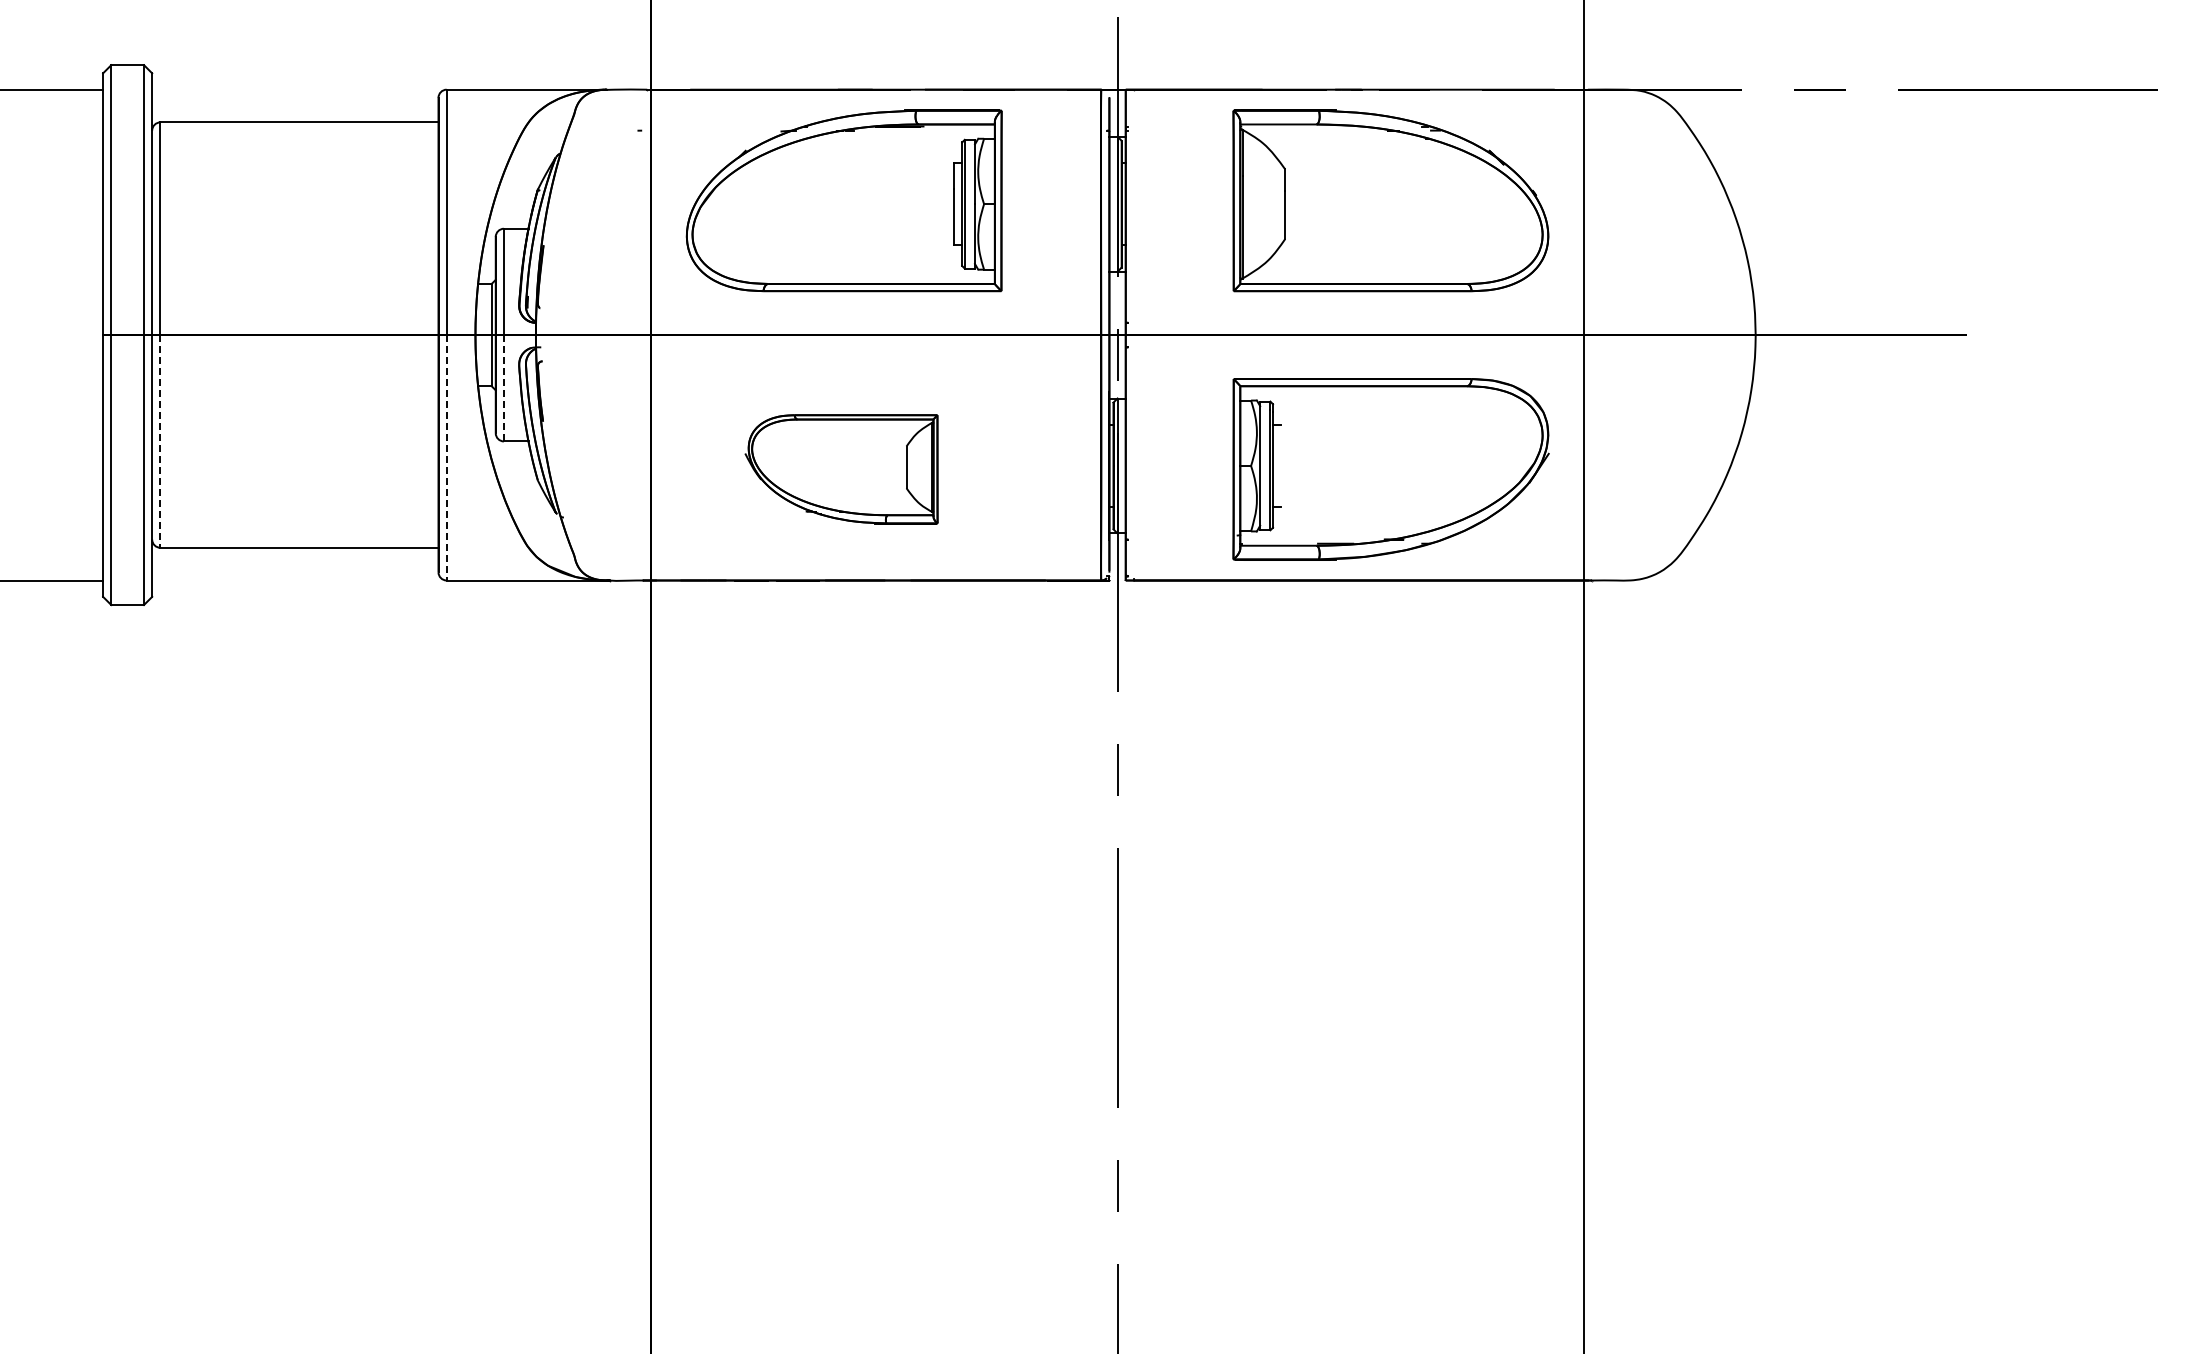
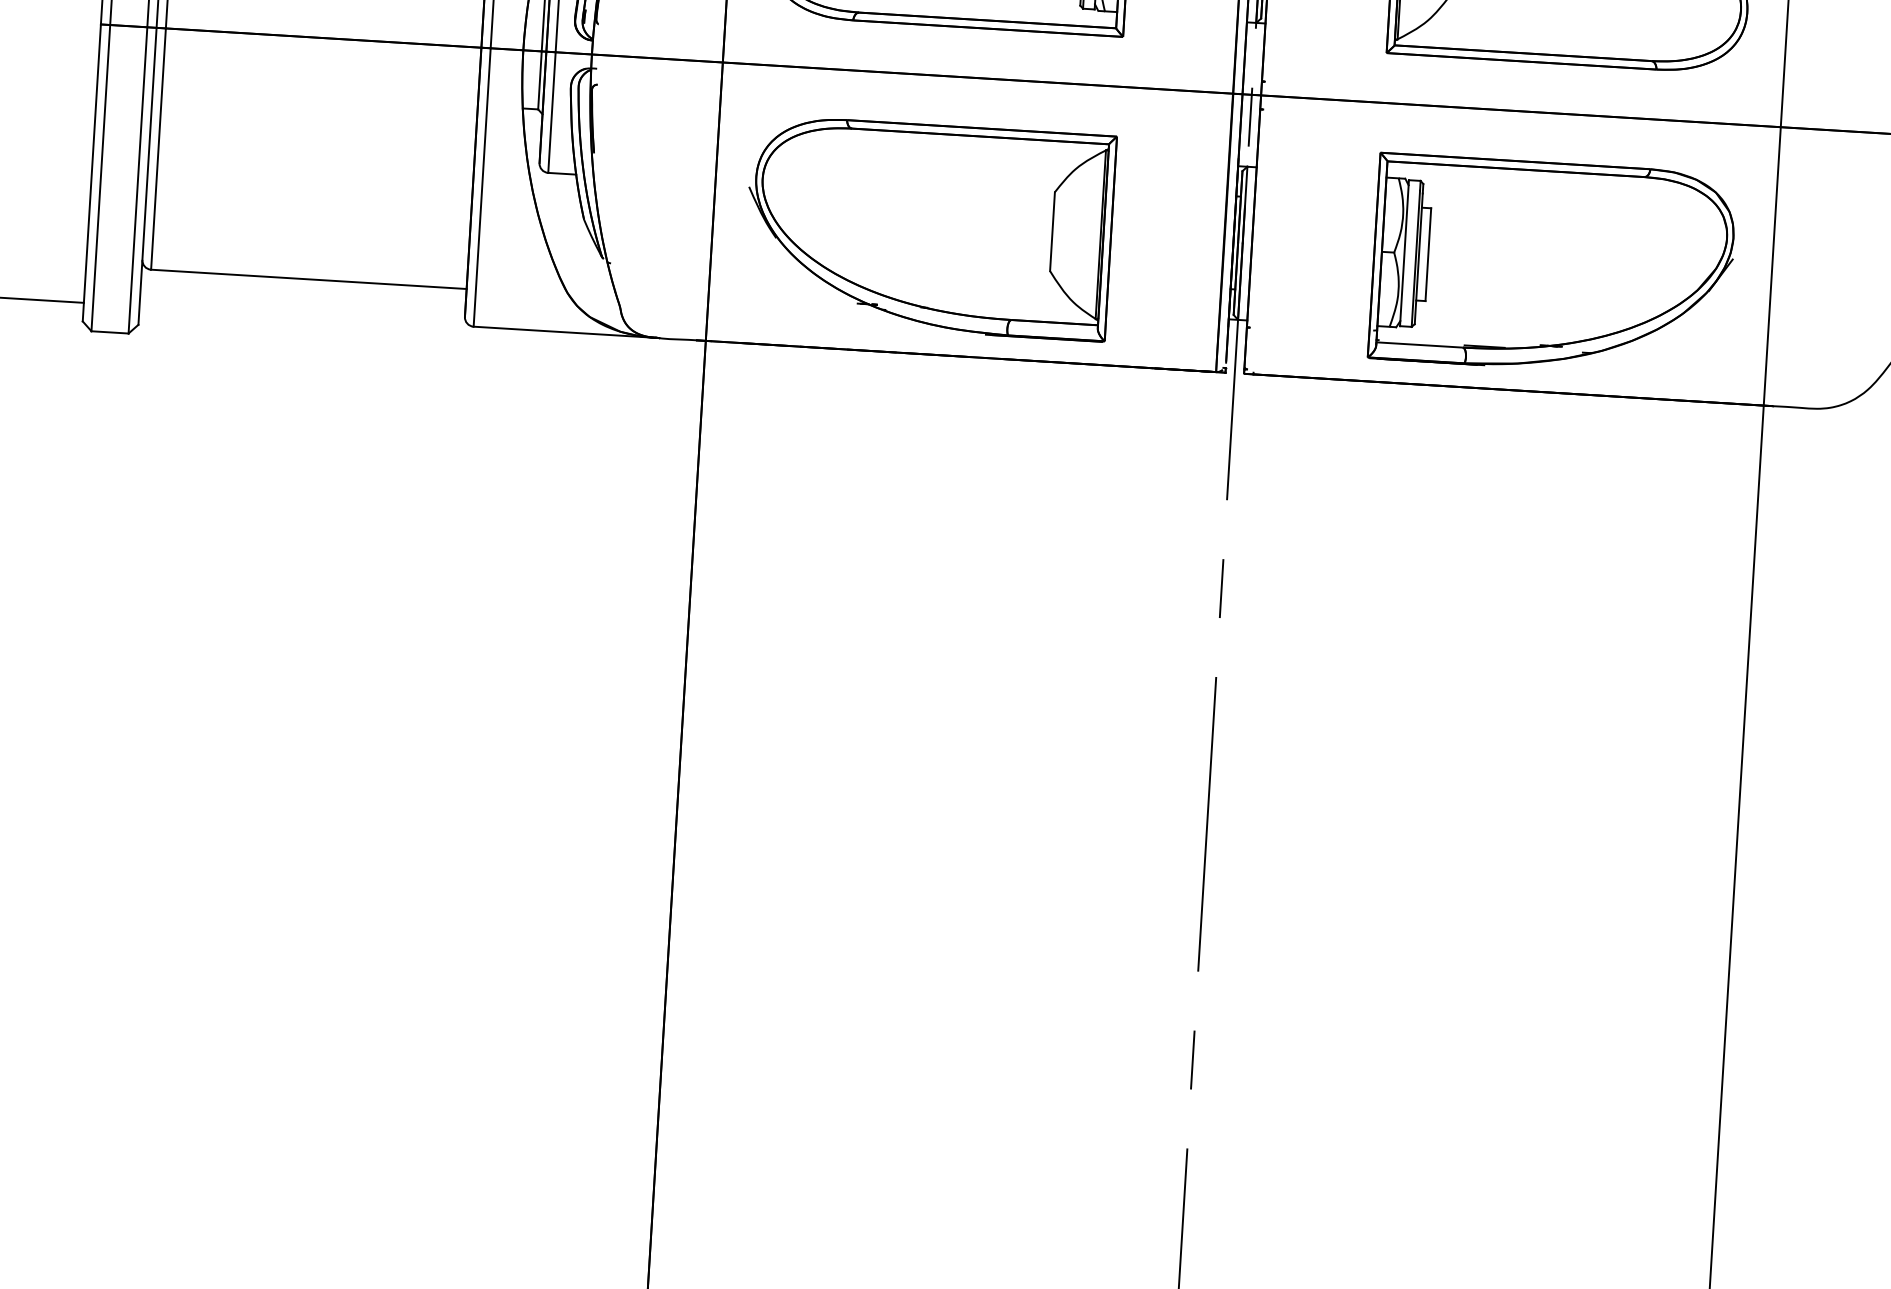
line: (503, 387) -> (551, 111), dashed -> solid
line: (160, 441) -> (158, 149), dashed -> solid
line: (446, 457) -> (482, 187), dashed -> solid
line: (1281, 465) -> (1428, 254), added
part: (841, 469) -> (929, 228), size x1.67

